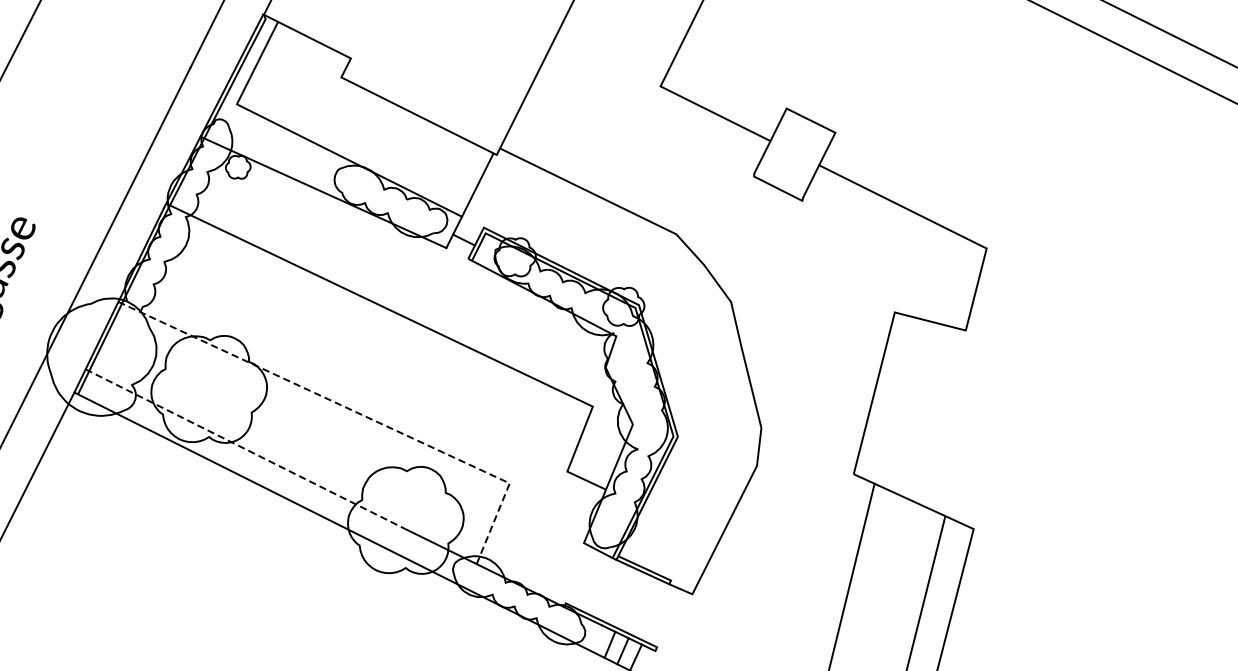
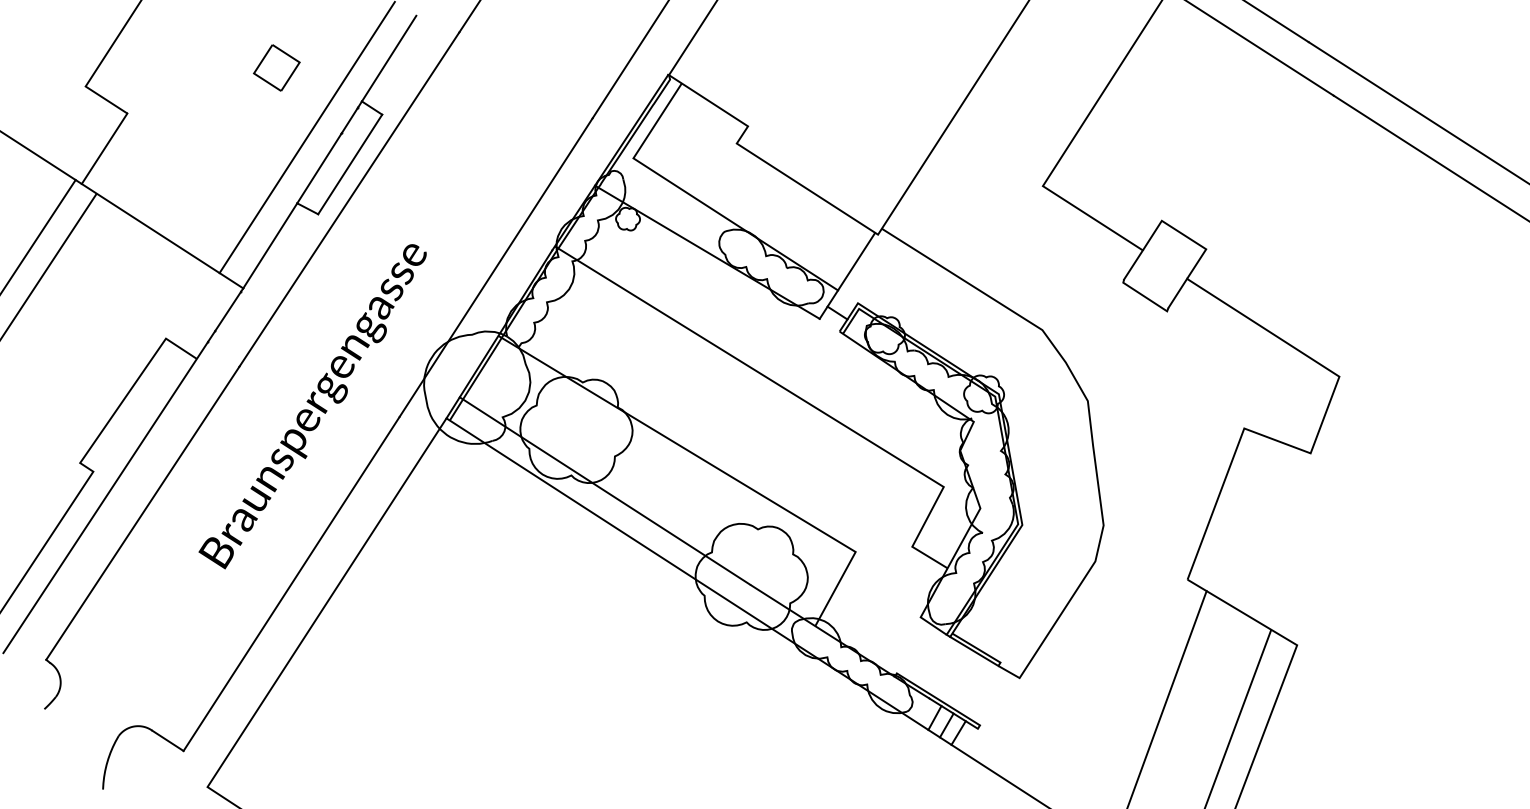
line: (354, 411) -> (713, 466), dashed -> solid
line: (244, 449) -> (604, 491), dashed -> solid

